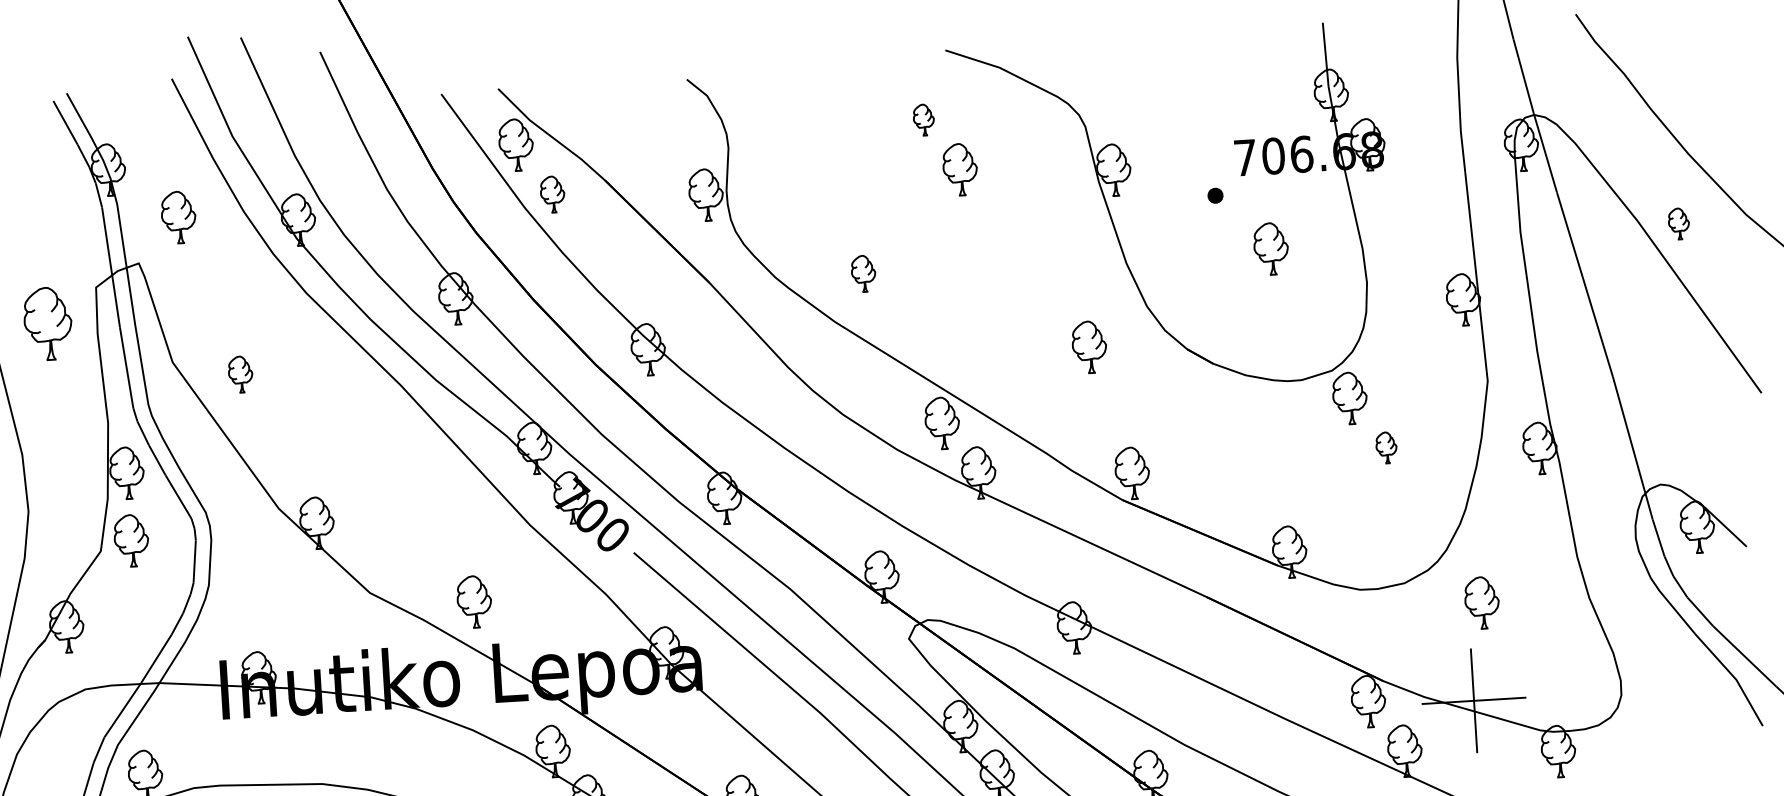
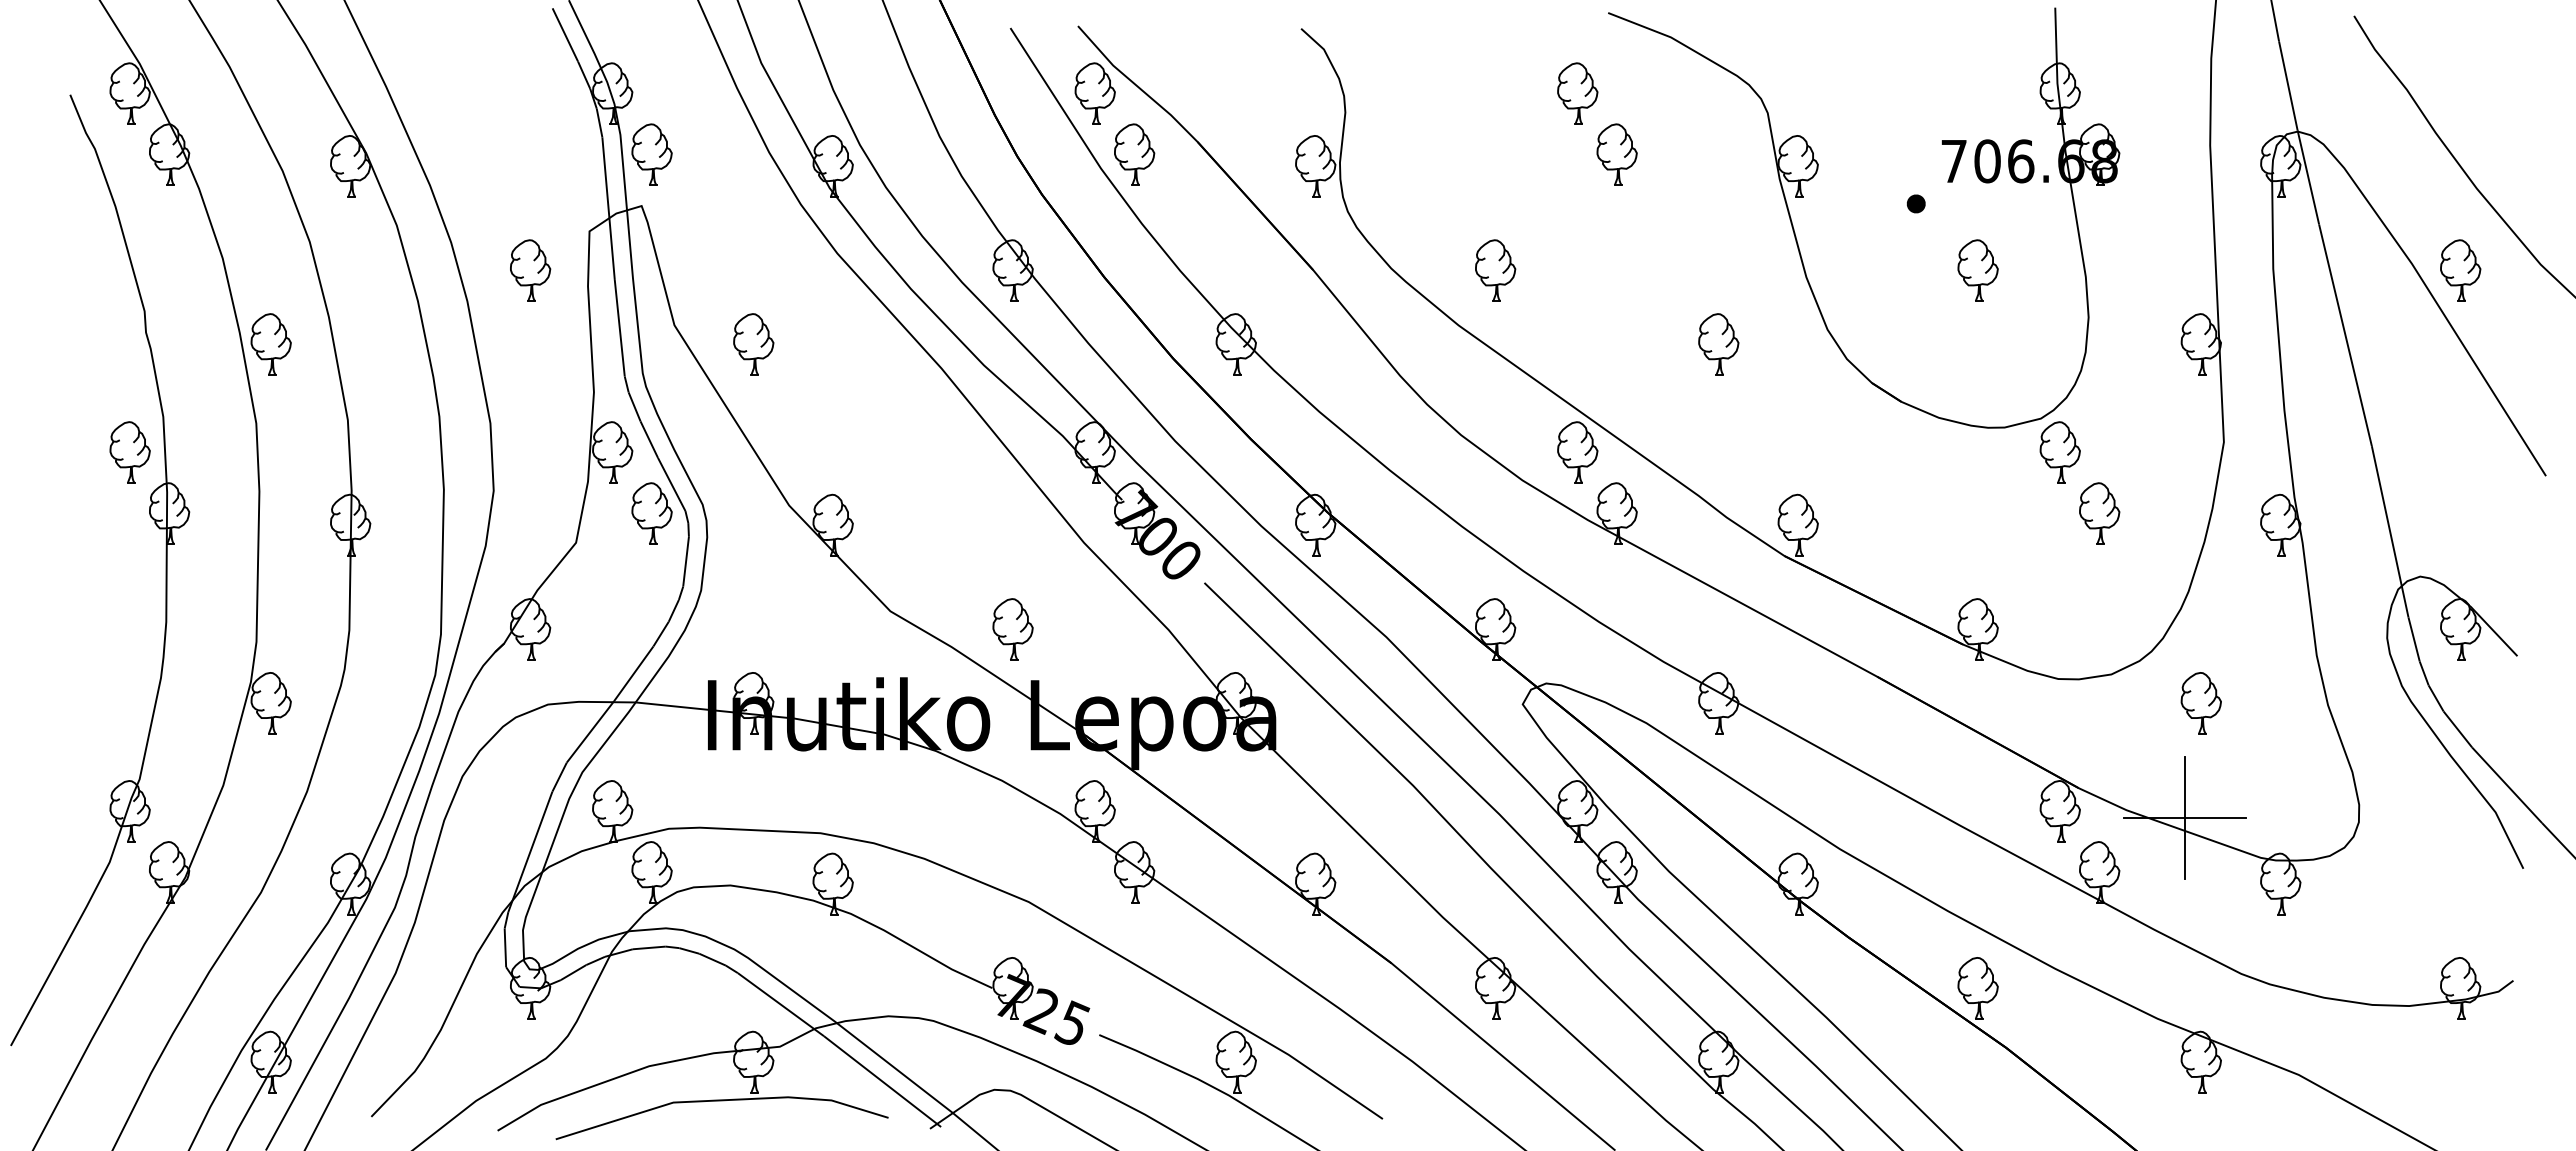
part: (923, 119) -> (1577, 93), size x1.67
part: (552, 194) -> (1134, 154), size x1.43
part: (178, 217) -> (651, 154), moved
part: (1678, 223) -> (2460, 270), size x1.67
part: (863, 273) -> (1495, 270), size x1.43
part: (48, 323) -> (530, 270), size x0.71
part: (1089, 347) -> (1718, 344), moved
part: (240, 374) -> (753, 344), size x1.43
part: (1386, 447) -> (2099, 513), size x1.67
part: (131, 540) -> (651, 513), moved

